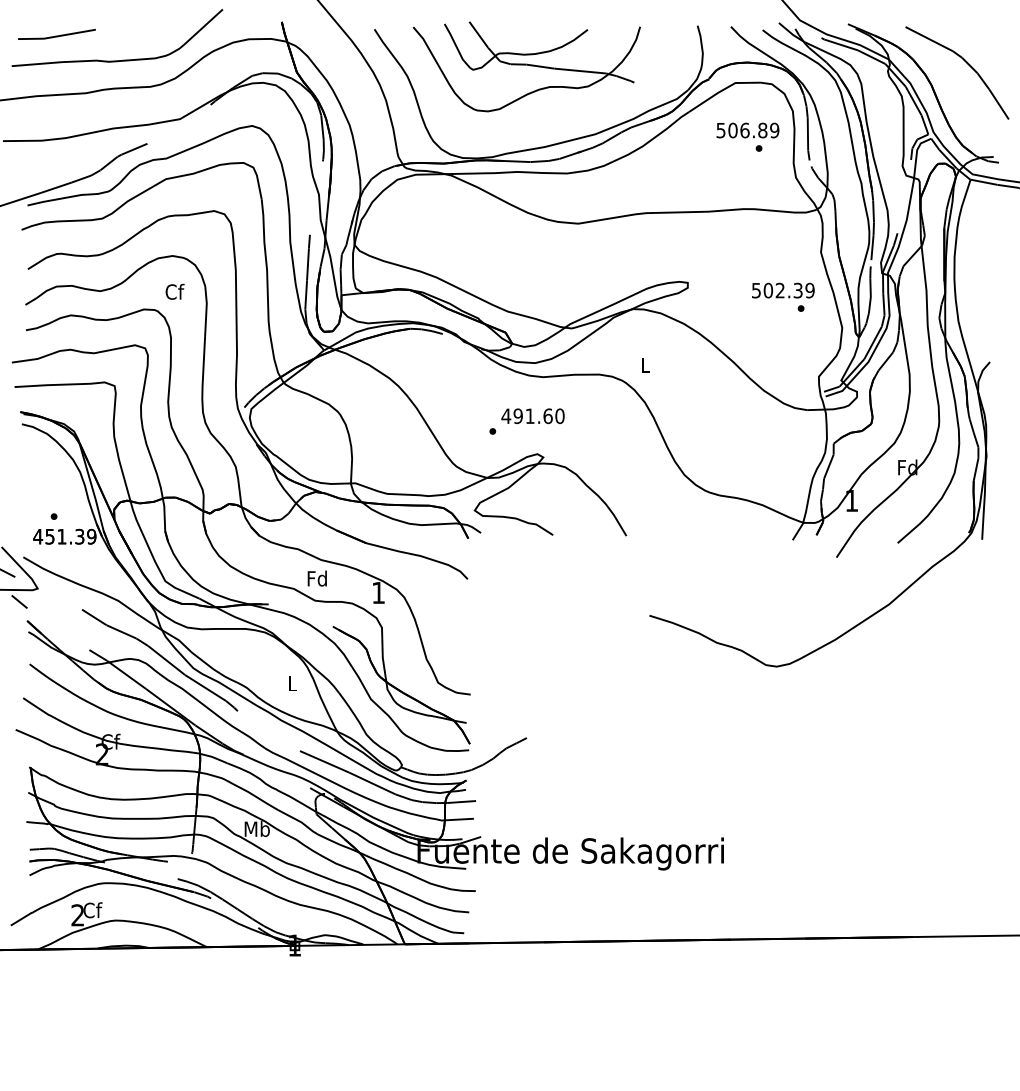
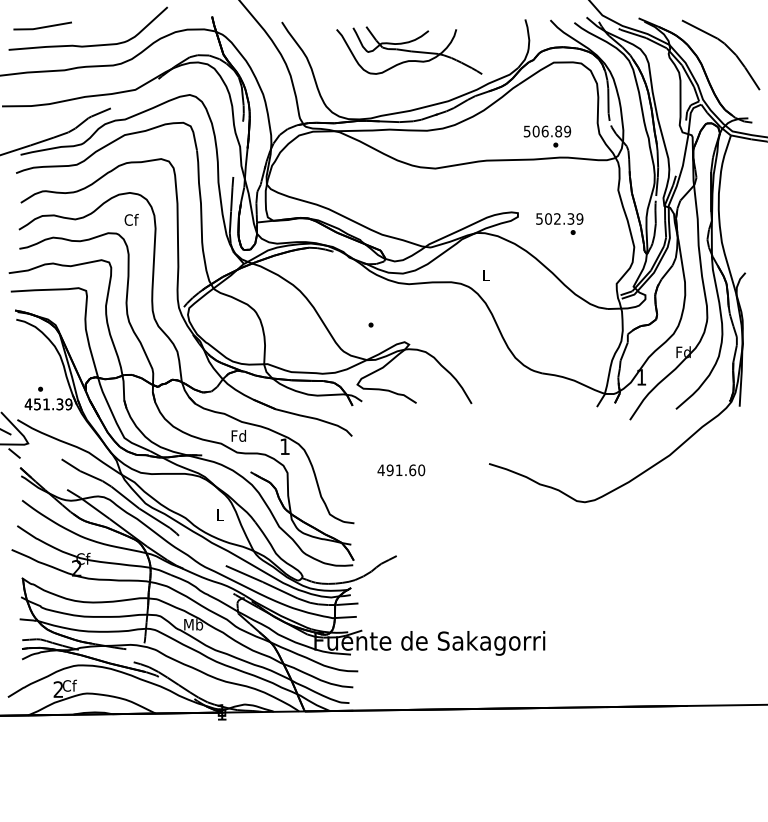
part: (526, 66) -> (396, 50), size x0.7
text: (747, 136) -> (547, 136), moved
text: (783, 296) -> (559, 223), moved
text: (532, 416) -> (400, 470), moved

